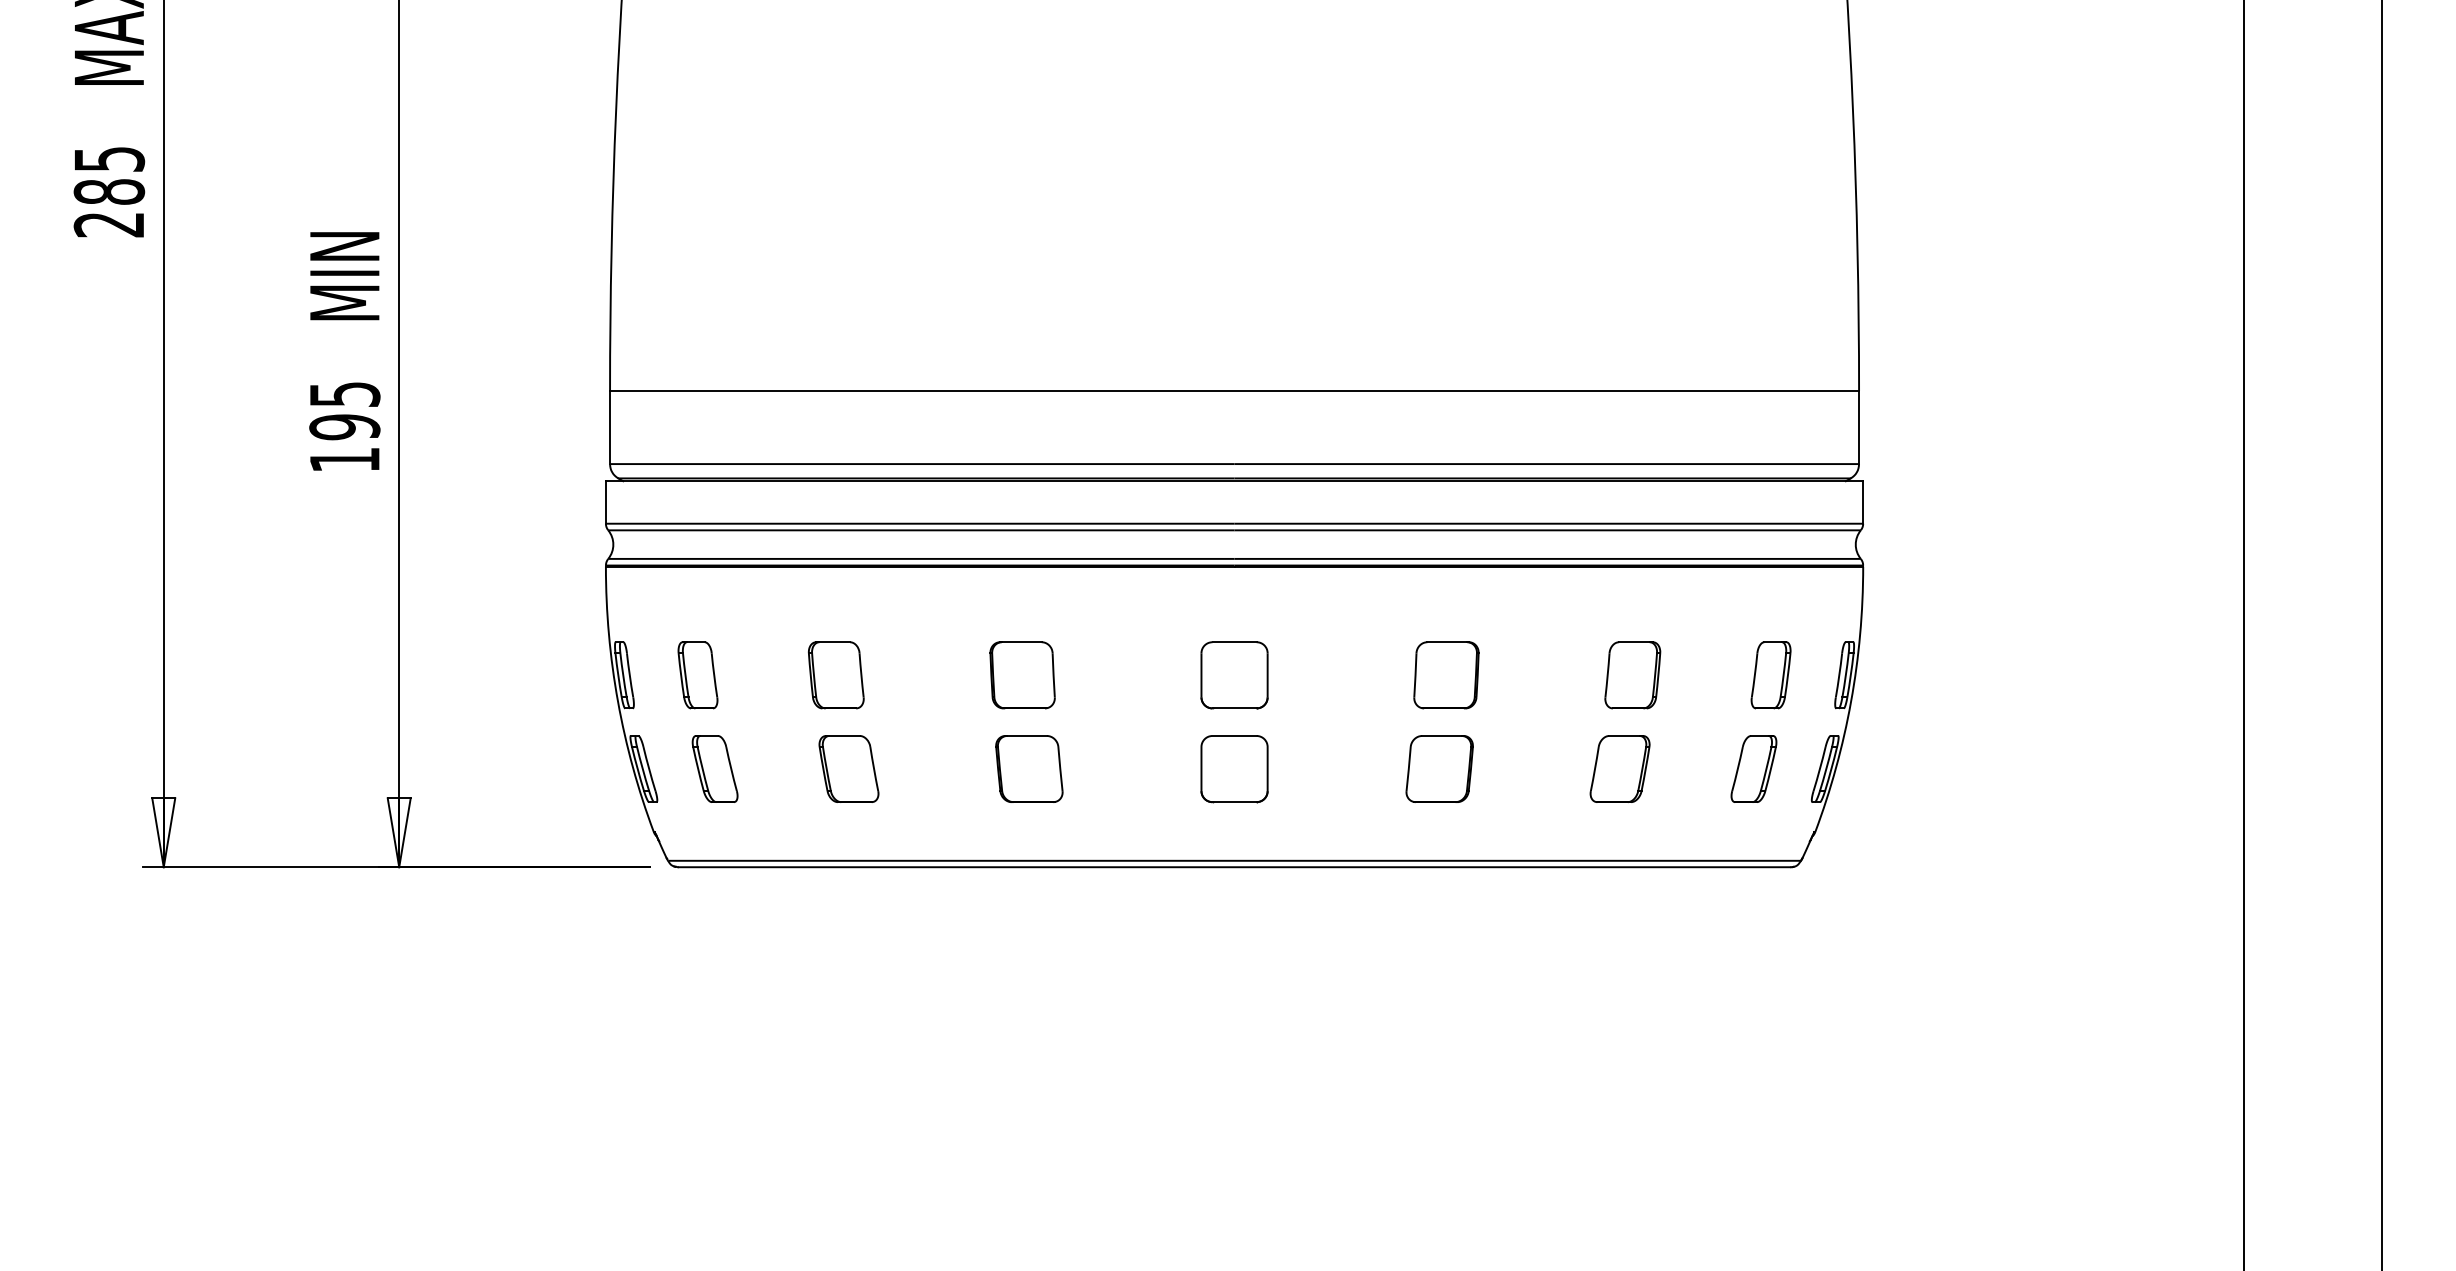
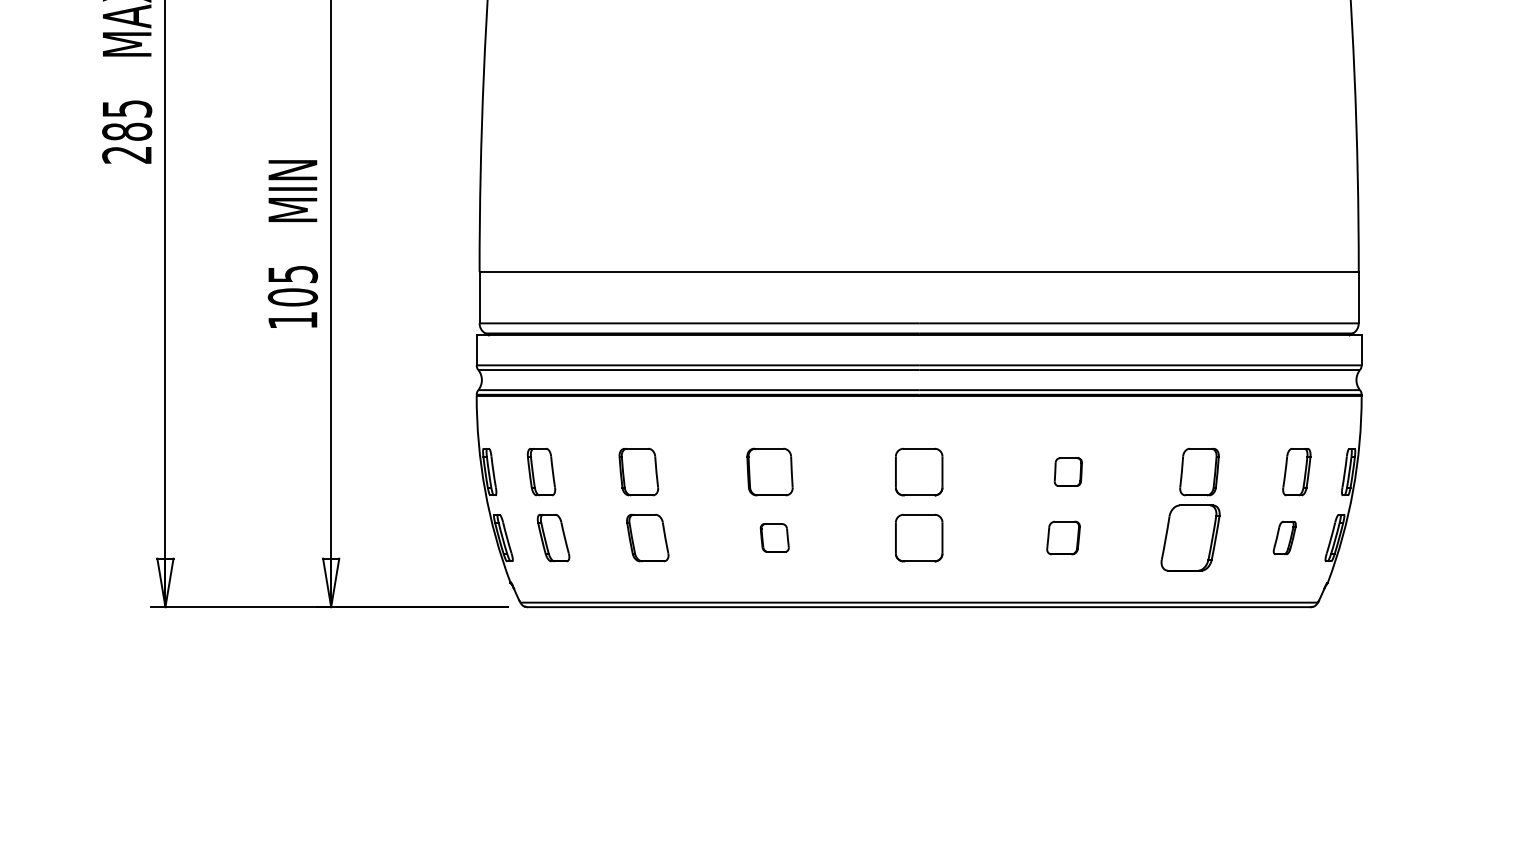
text: (344, 427) -> (292, 297), 195 -> 105
part: (1446, 675) -> (1068, 472), size x0.6
part: (1029, 768) -> (774, 537), size x0.6
part: (1439, 768) -> (1063, 537), size x0.7
part: (1619, 768) -> (1190, 537), size x1.4
part: (1753, 768) -> (1284, 537), size x0.7

